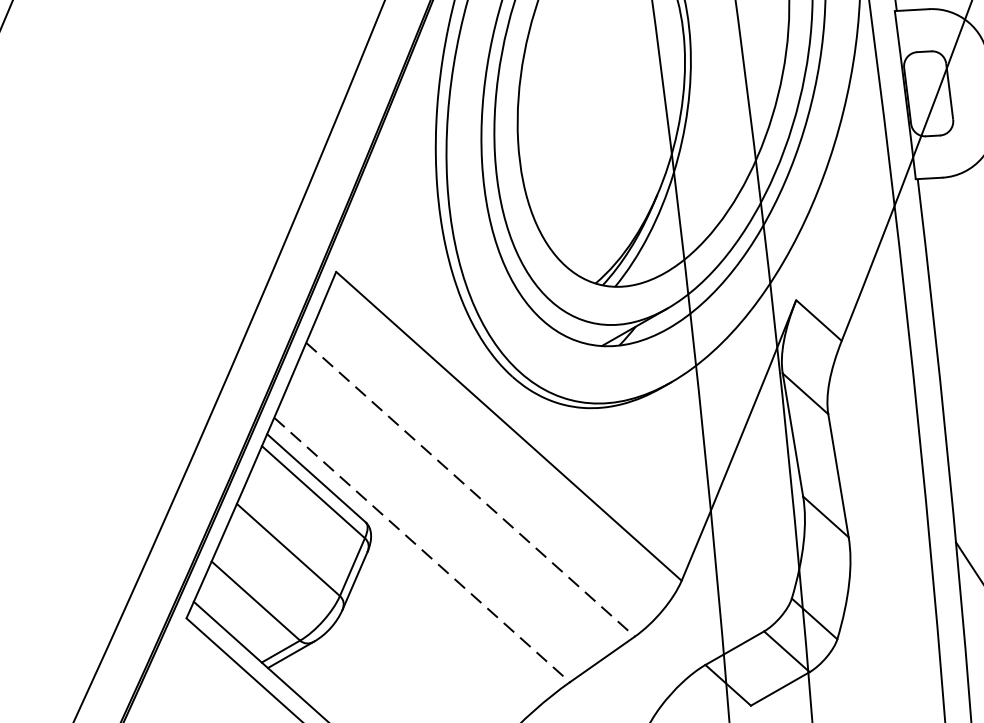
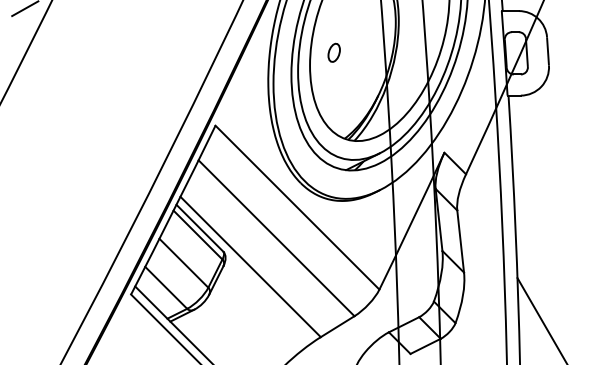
part: (563, 112) -> (333, 52), added
line: (470, 490) -> (276, 238), dashed -> solid
line: (423, 550) -> (251, 267), dashed -> solid

